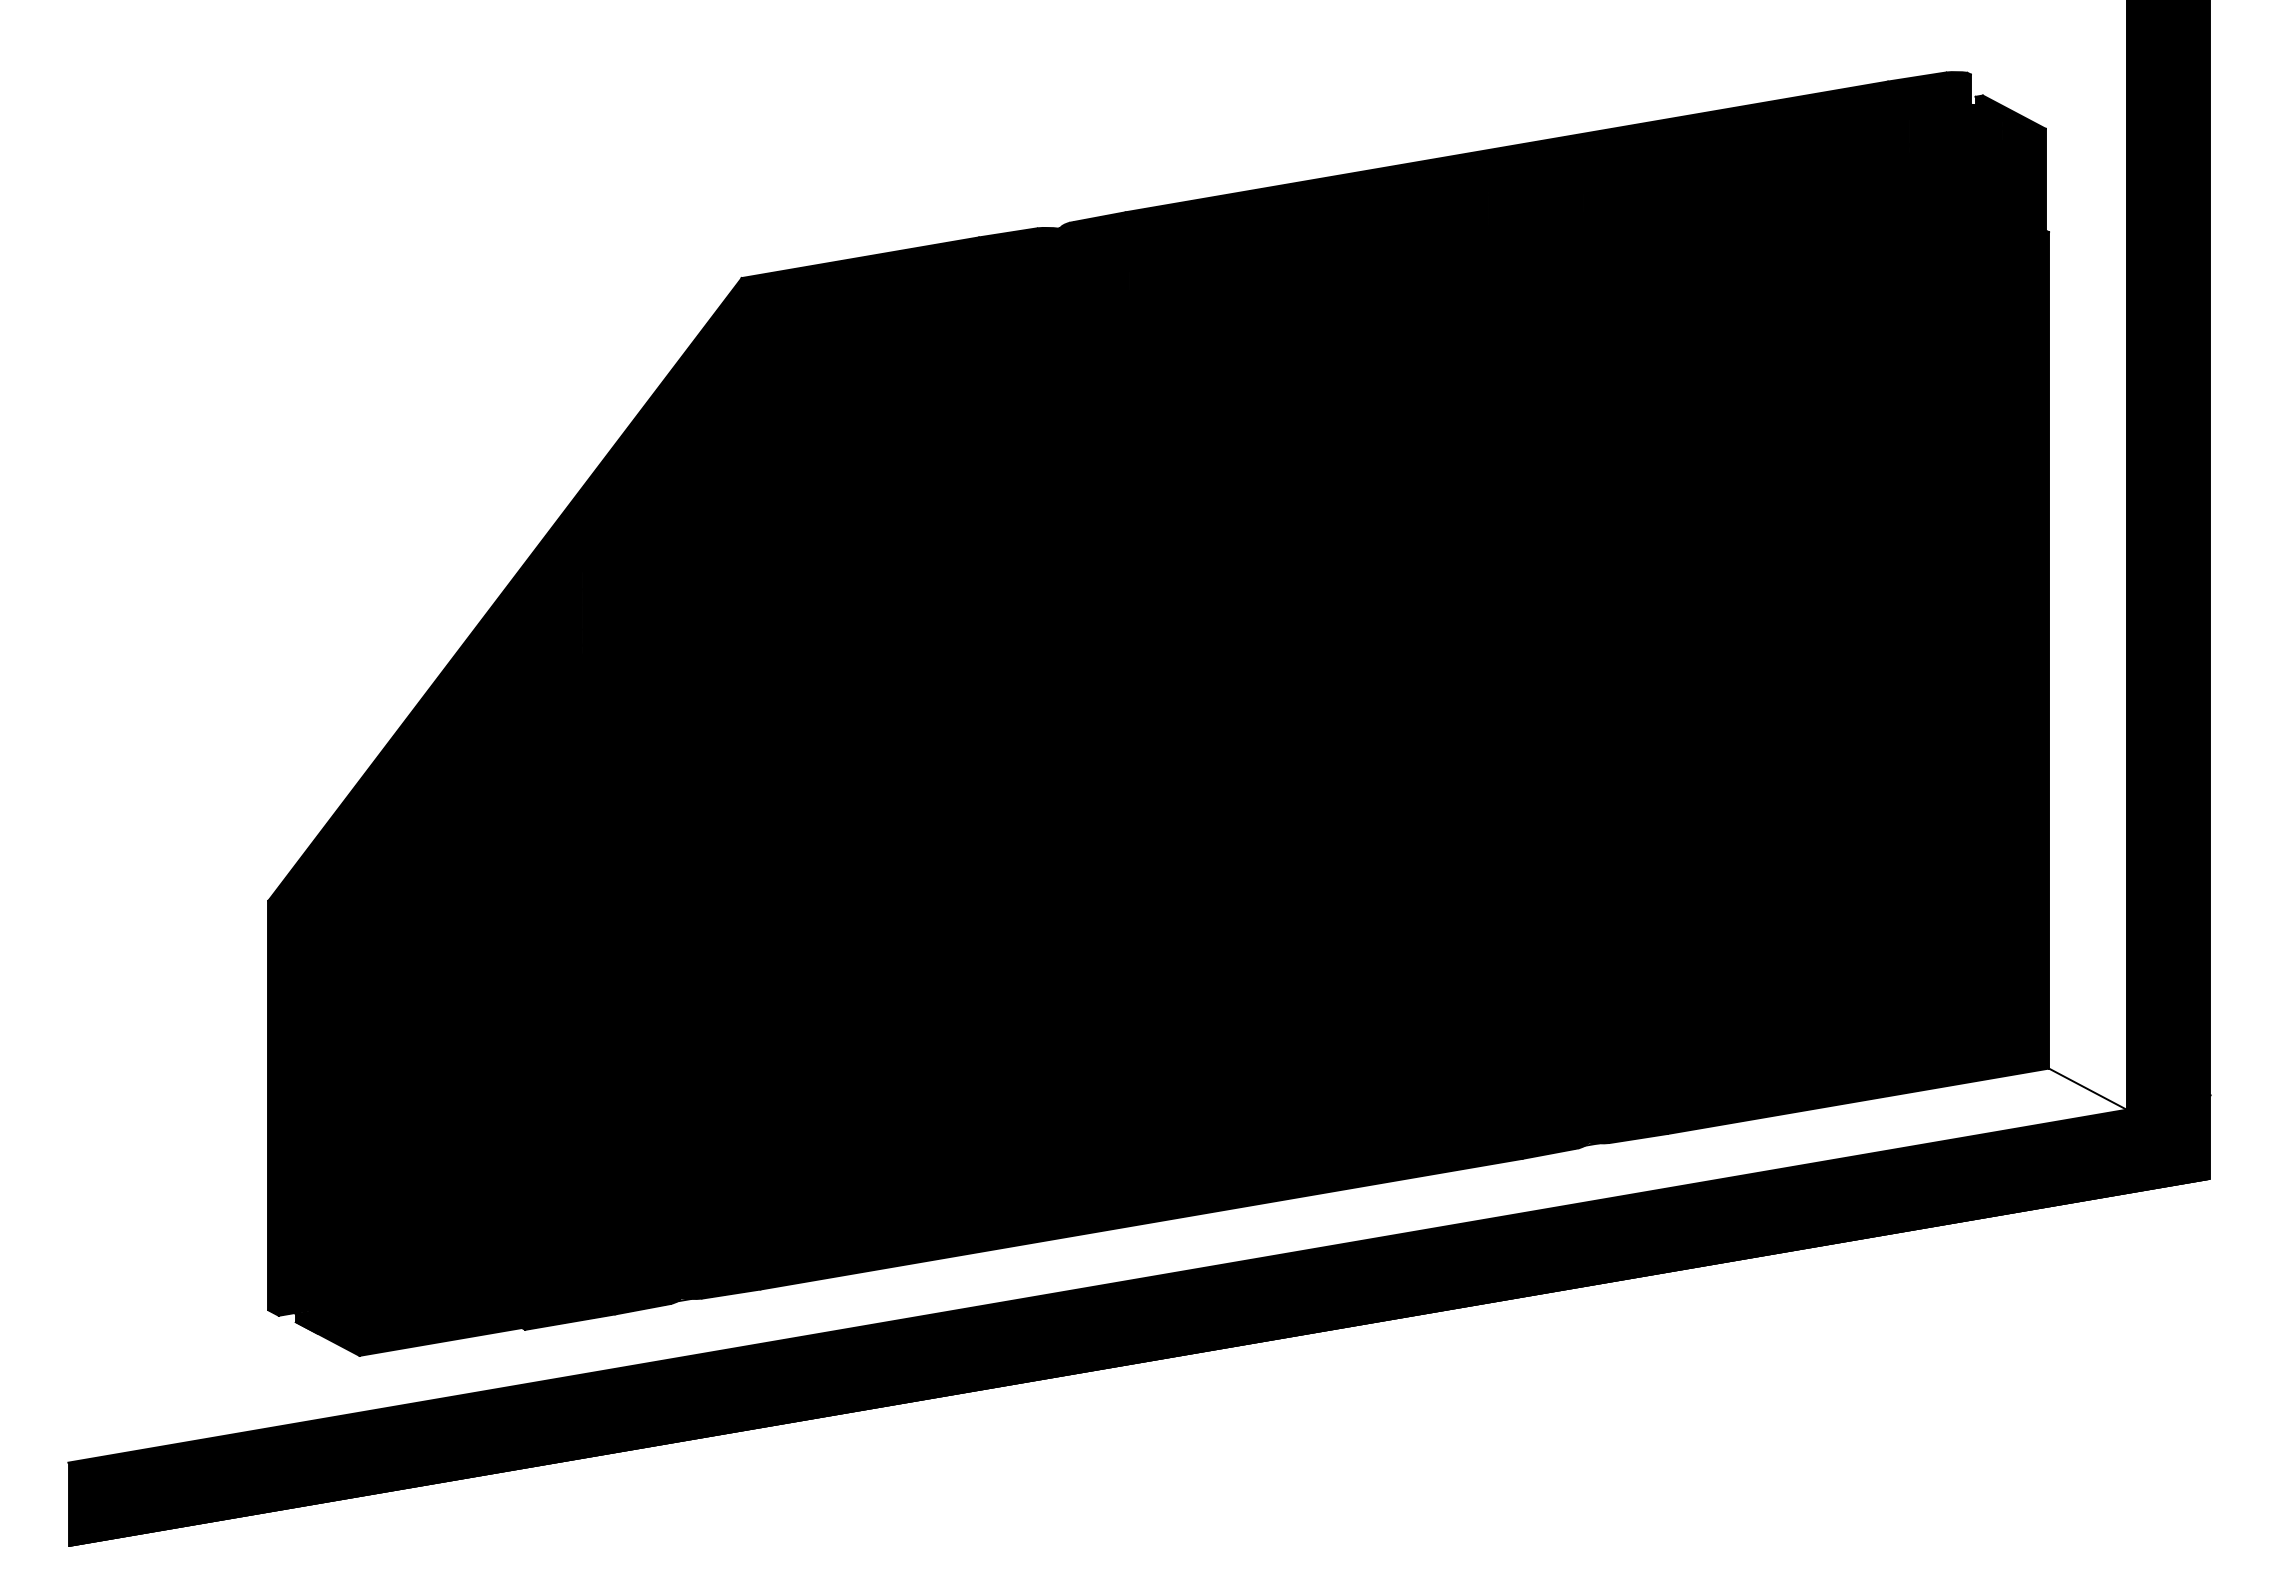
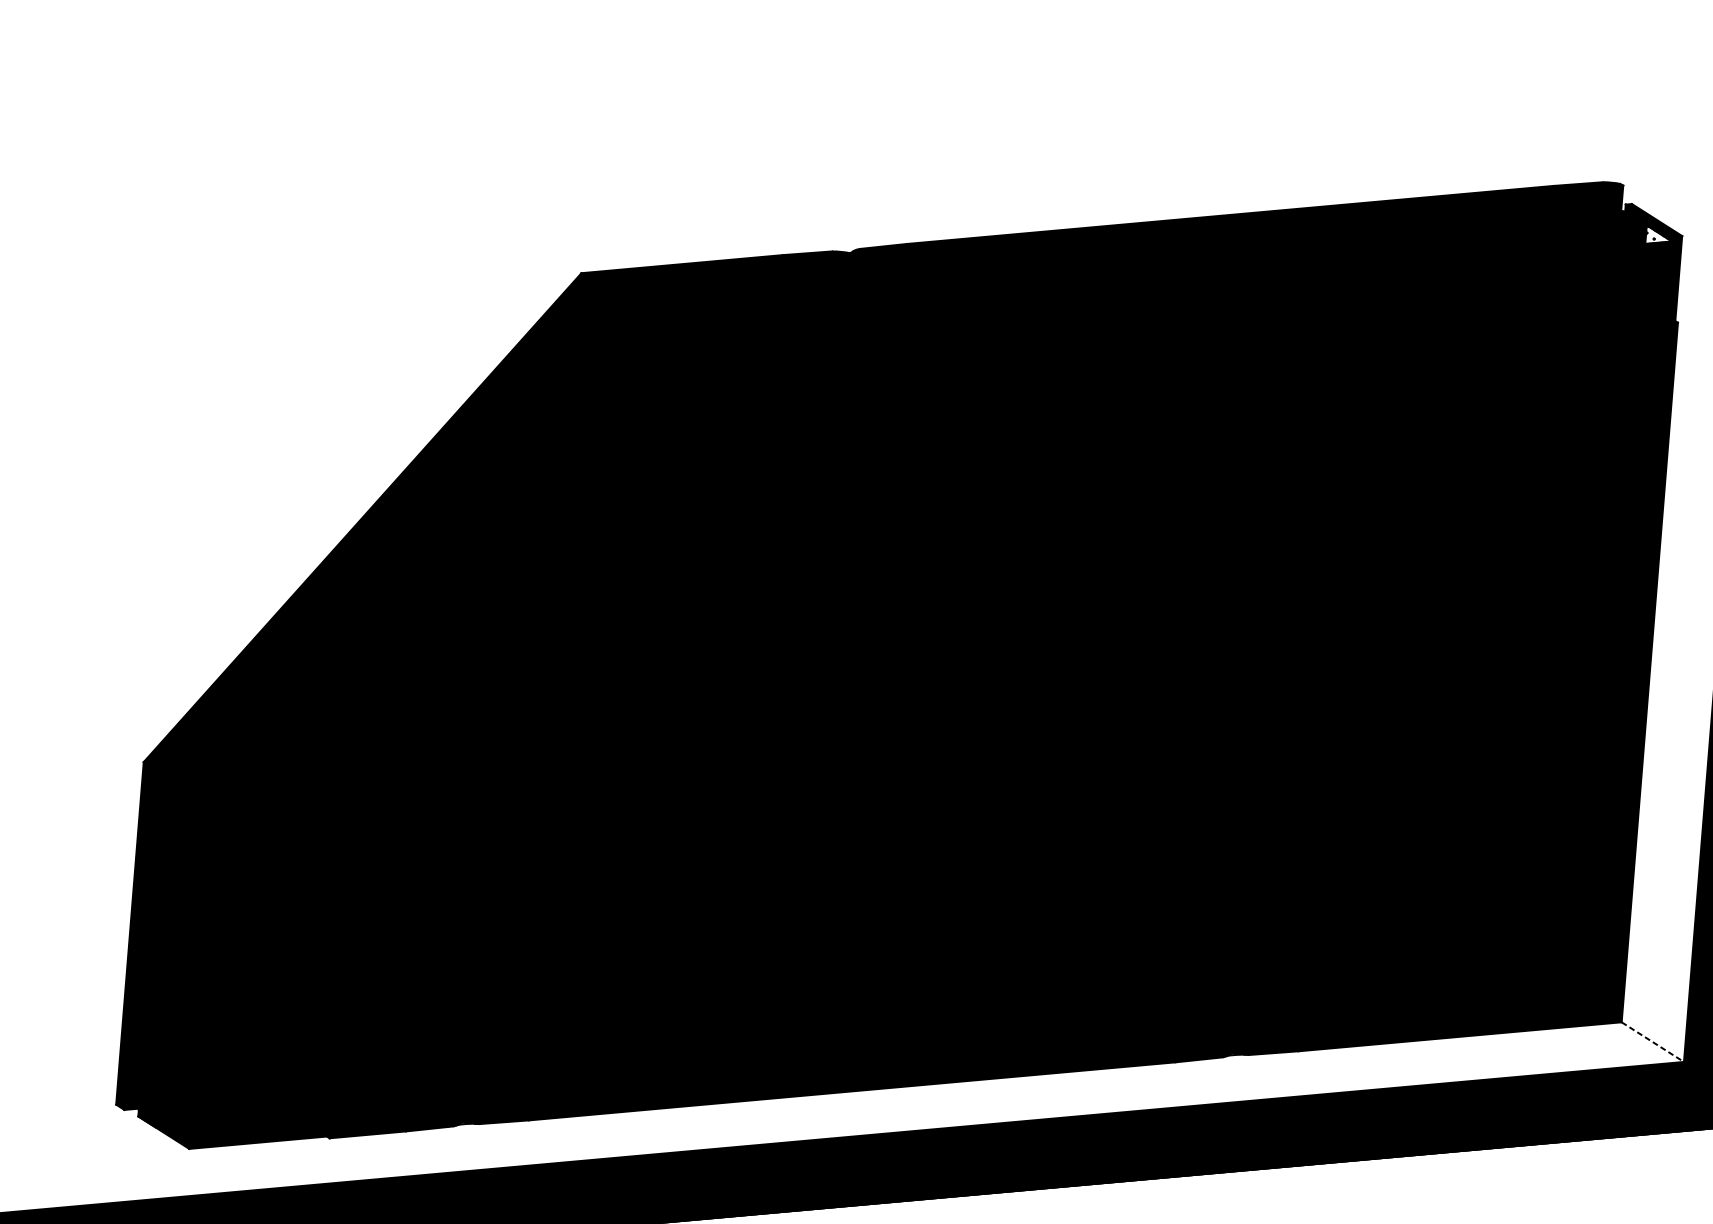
fill: (2016, 130) -> (1657, 235), removed
line: (2087, 1089) -> (1652, 1042), solid -> dashed

